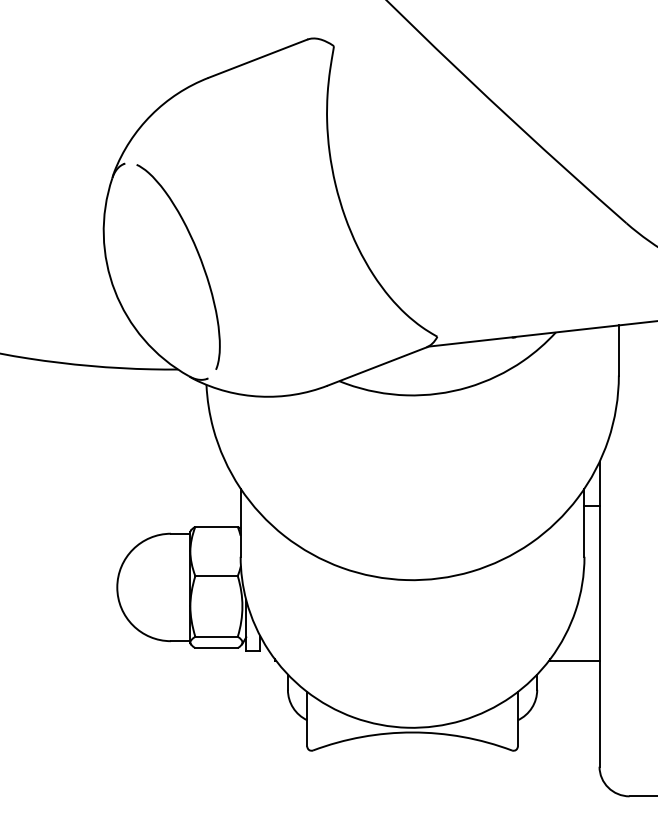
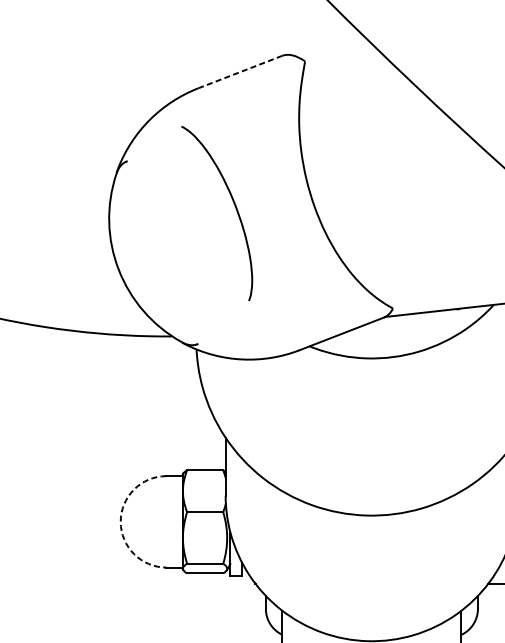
line: (257, 58) -> (239, 71), solid -> dashed
curve: (199, 259) -> (234, 207), moved
arc: (117, 587) -> (120, 521), solid -> dashed

